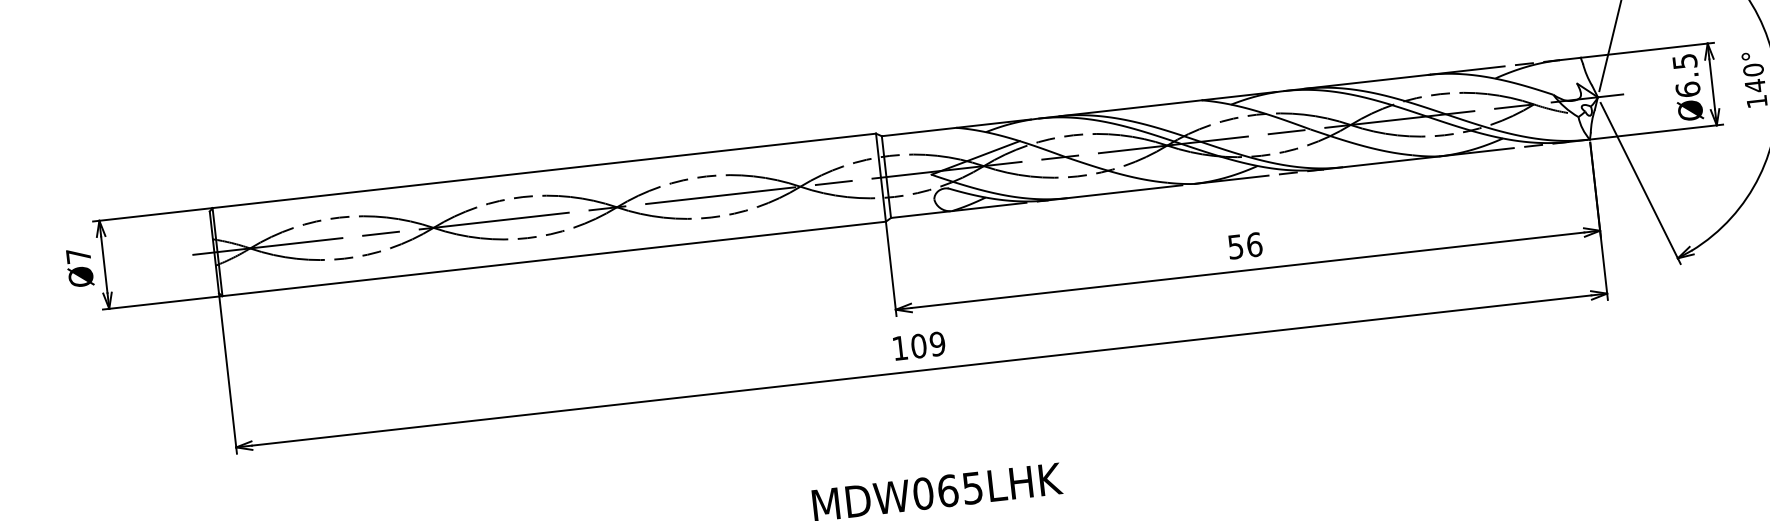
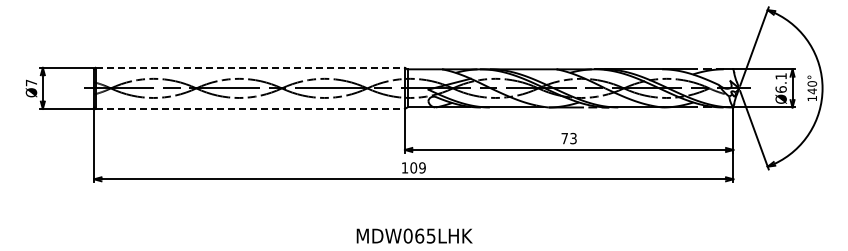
text: (1683, 61) -> (780, 76), Ø6.5 -> Ø6.1
line: (544, 170) -> (250, 67), solid -> dashed
text: (1243, 245) -> (568, 138), 56 -> 73
line: (554, 257) -> (250, 108), solid -> dashed

